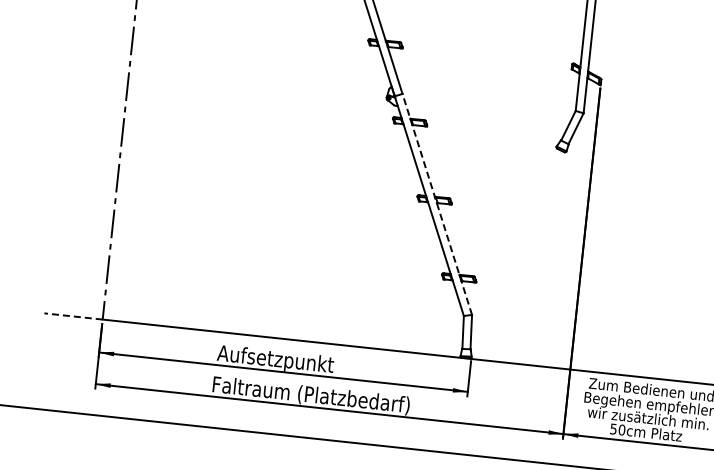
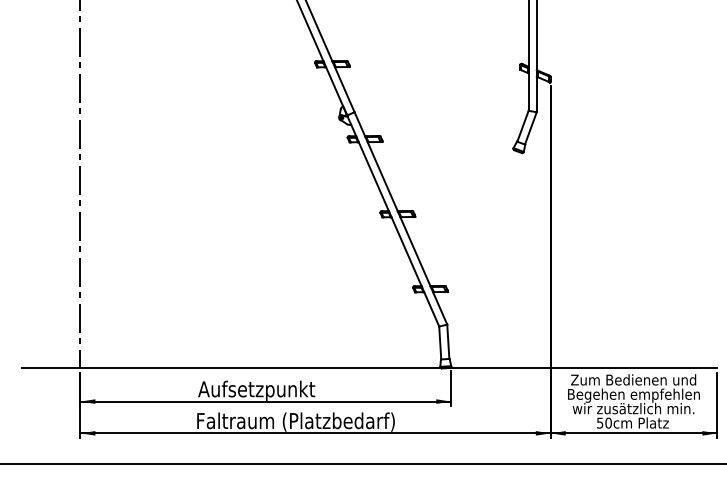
line: (436, 204) -> (400, 218), dashed -> solid
line: (72, 316) -> (50, 368), dashed -> solid

